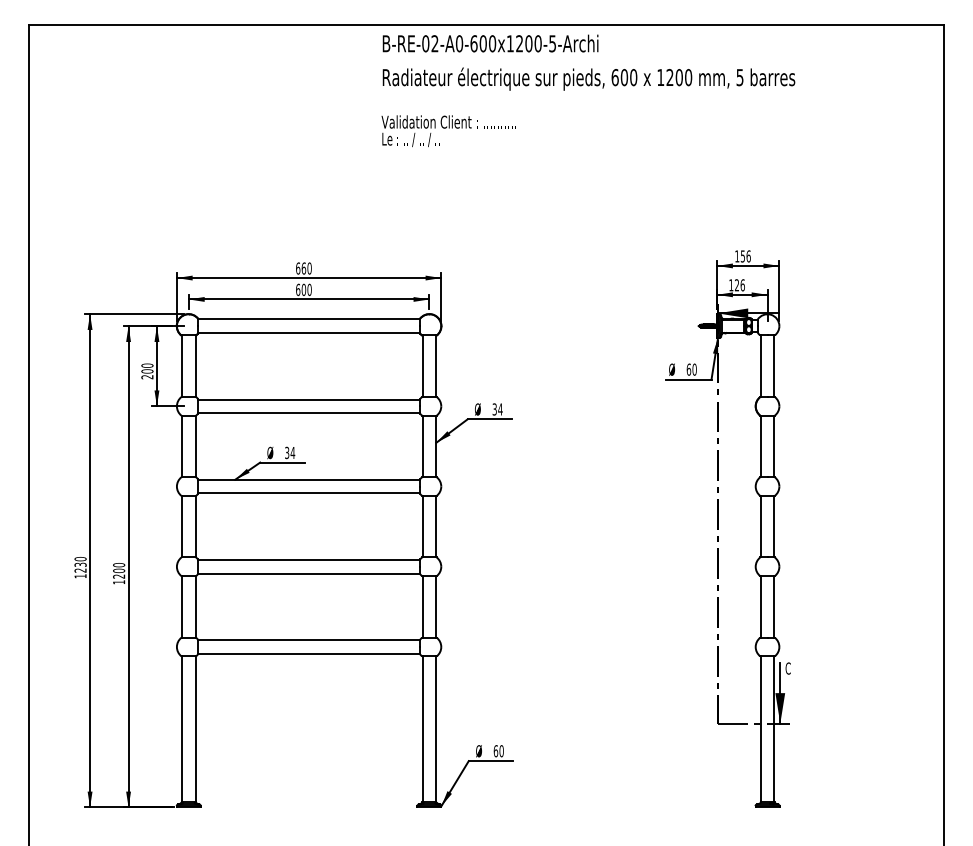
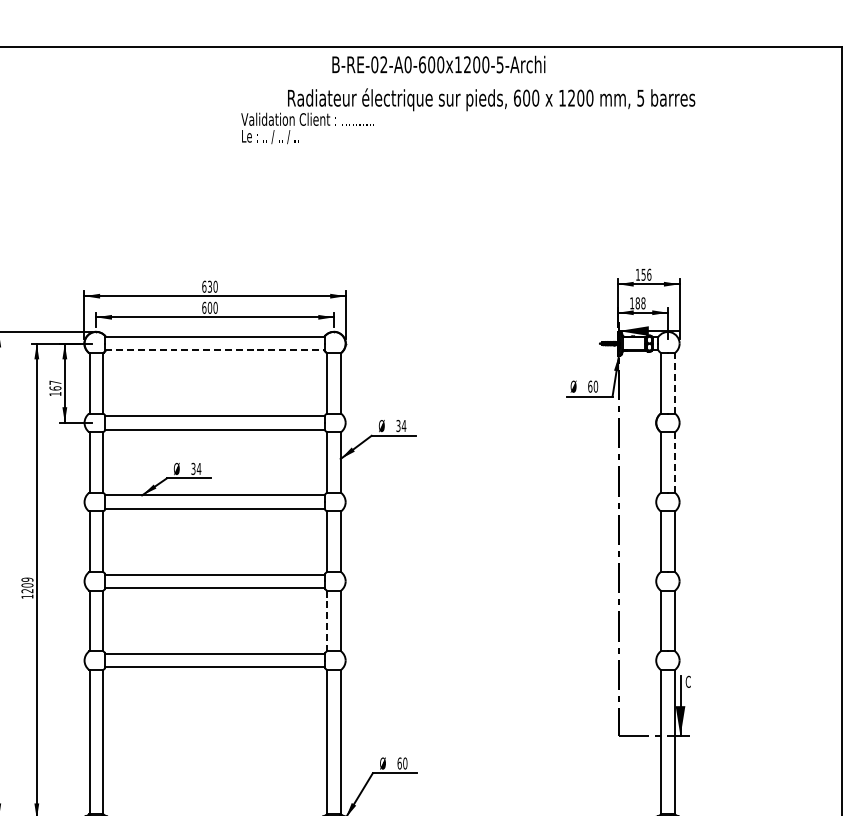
text: (490, 43) -> (438, 64), moved
text: (448, 131) -> (307, 128), moved
text: (303, 268) -> (209, 286), 660 -> 630
text: (739, 285) -> (640, 303), 126 -> 188
line: (309, 332) -> (215, 349), solid -> dashed
line: (774, 366) -> (674, 383), solid -> dashed
text: (147, 371) -> (55, 388), 200 -> 167
line: (774, 446) -> (674, 462), solid -> dashed
text: (119, 565) -> (27, 580), 1200 -> 1209
line: (422, 606) -> (327, 620), solid -> dashed

